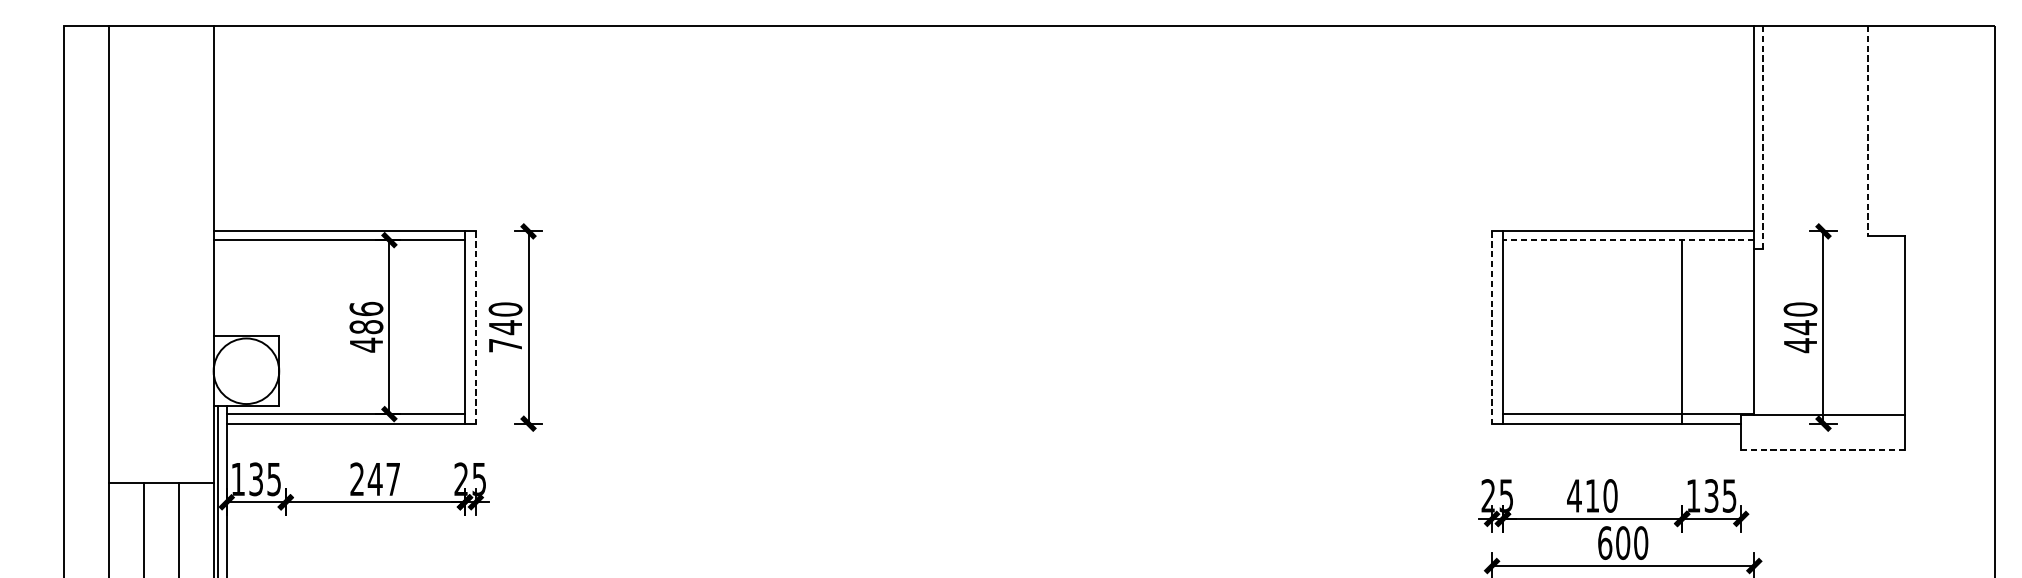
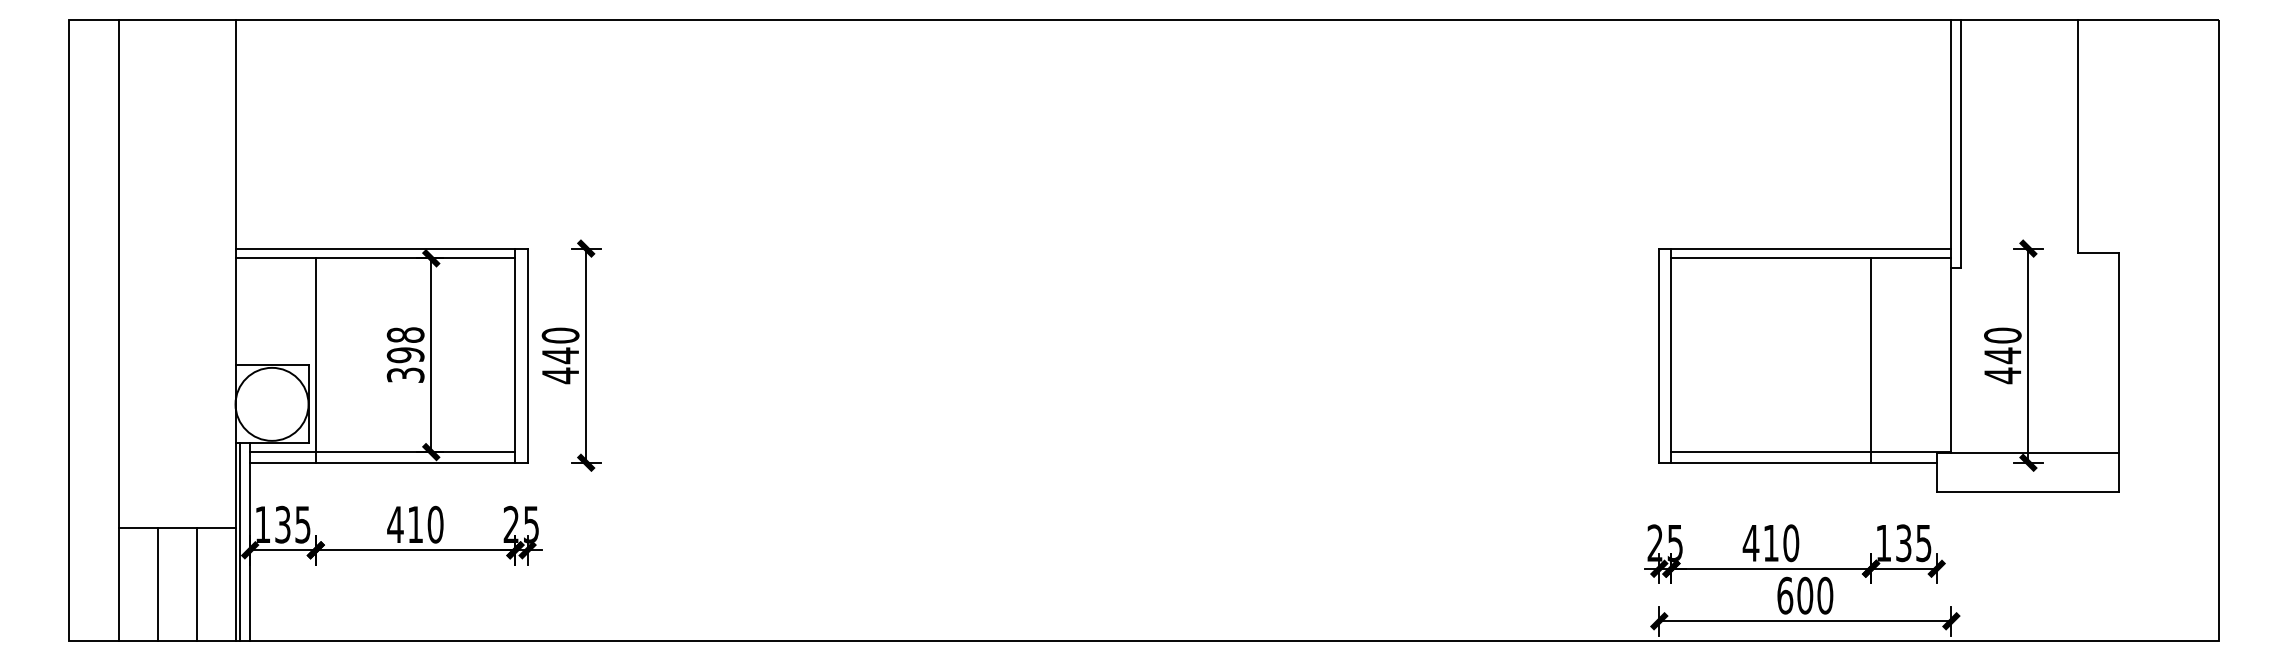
line: (1867, 130) -> (2077, 136), dashed -> solid
line: (1763, 137) -> (1961, 144), dashed -> solid
line: (1628, 240) -> (1811, 258), dashed -> solid
text: (366, 327) -> (405, 355), 486 -> 398
line: (475, 328) -> (527, 356), dashed -> solid
line: (1492, 328) -> (1659, 356), dashed -> solid
line: (285, 331) -> (315, 360), added
text: (505, 345) -> (560, 375), 740 -> 440
line: (1822, 449) -> (2027, 491), dashed -> solid
text: (375, 479) -> (415, 524), 247 -> 410

